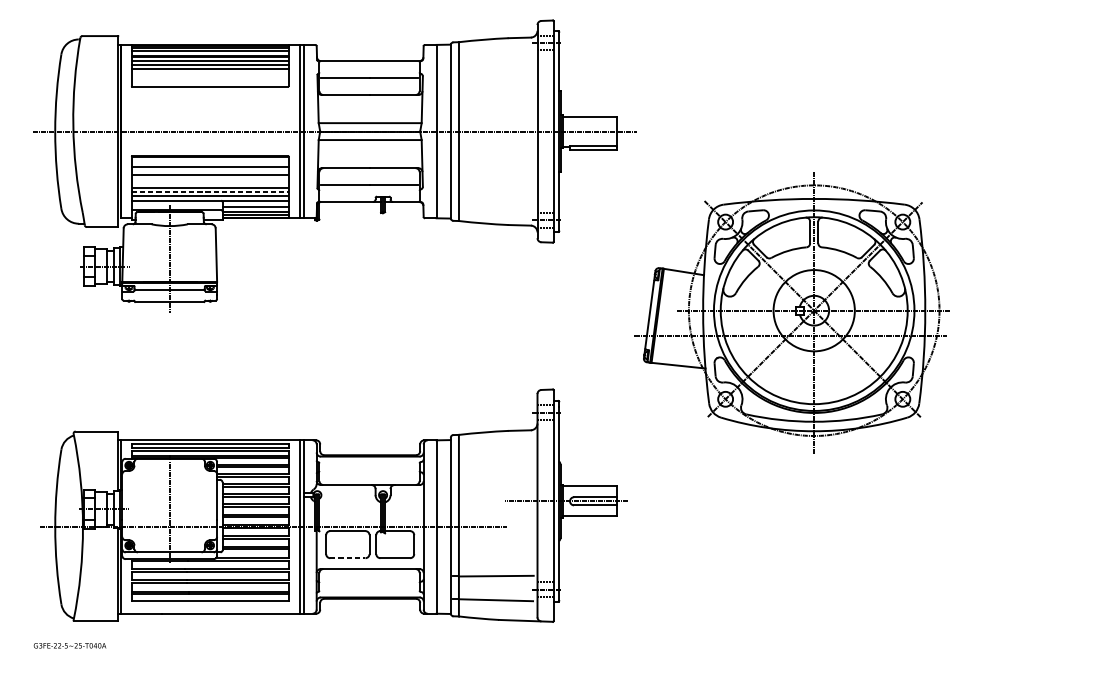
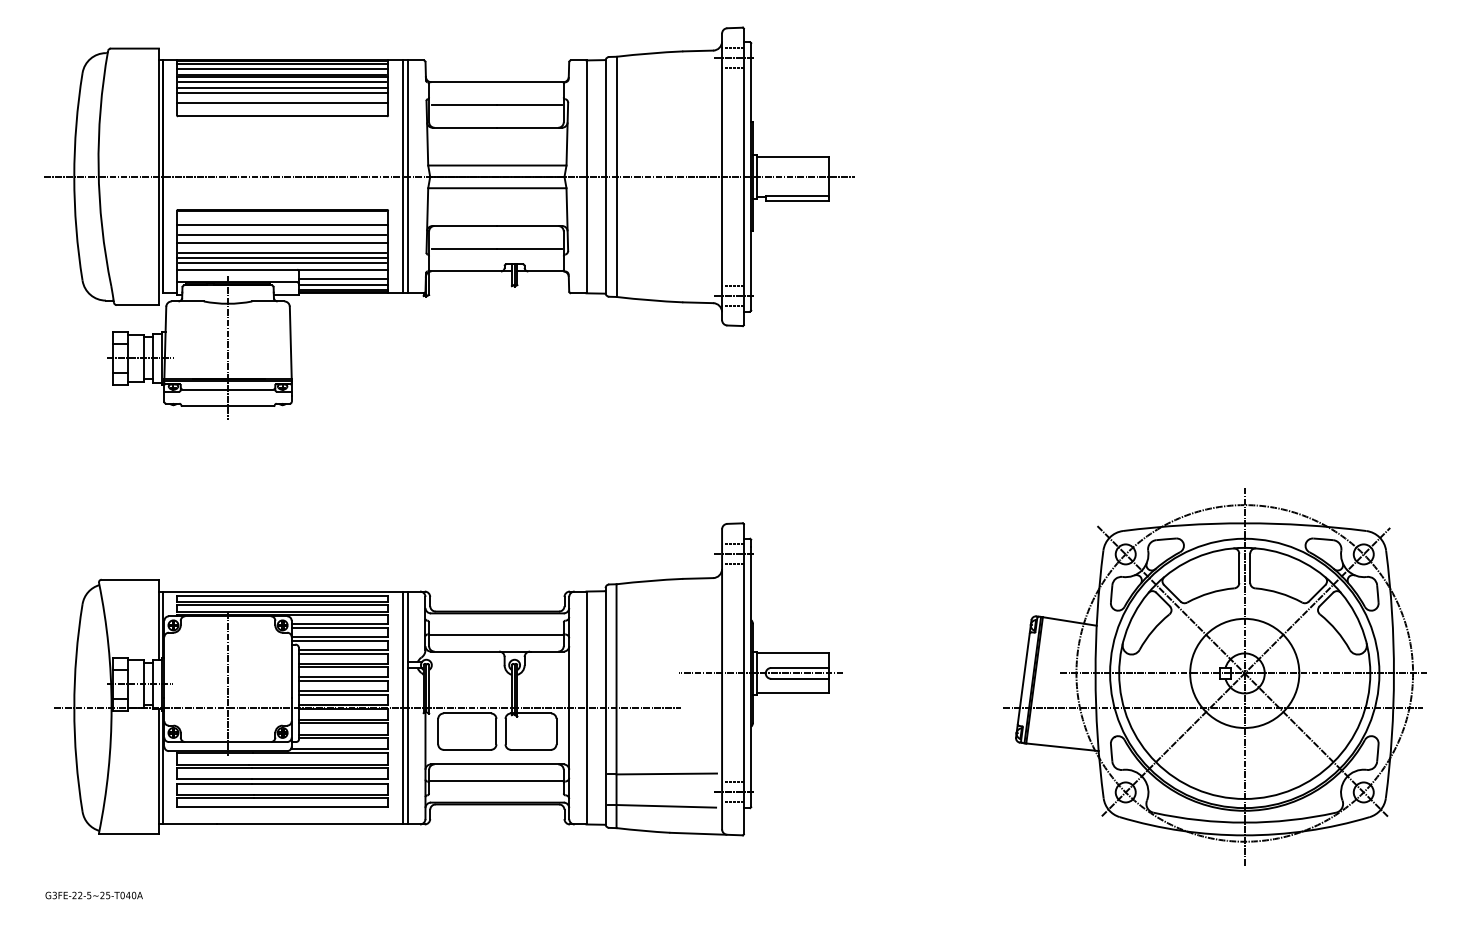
line: (210, 76) -> (282, 102), added
line: (210, 181) -> (282, 243), added
line: (210, 192) -> (282, 258), dashed -> solid
part: (791, 312) -> (1214, 676), moved
line: (369, 473) -> (496, 635), added
line: (347, 557) -> (467, 749), dashed -> solid
line: (369, 581) -> (496, 780), added
text: (69, 645) -> (93, 895), moved

